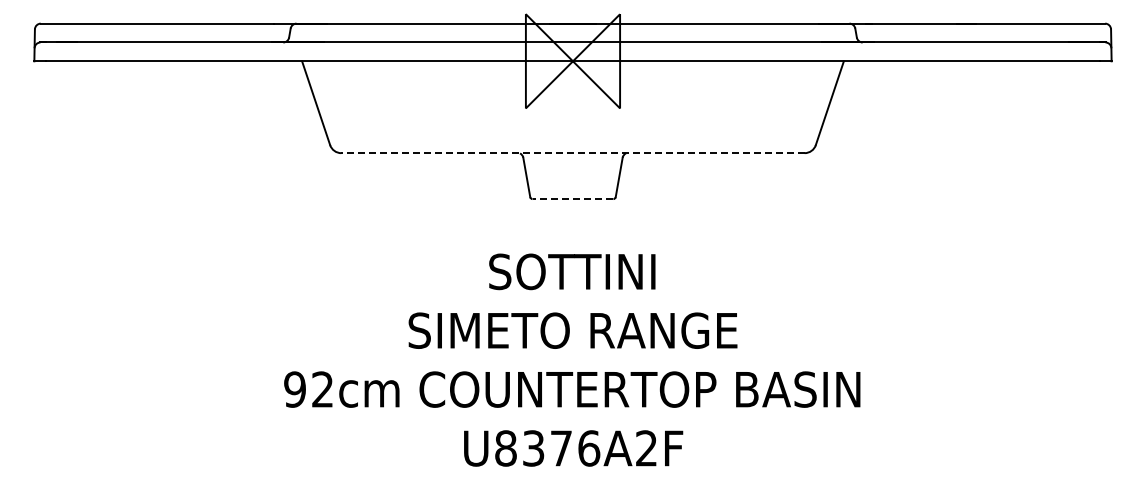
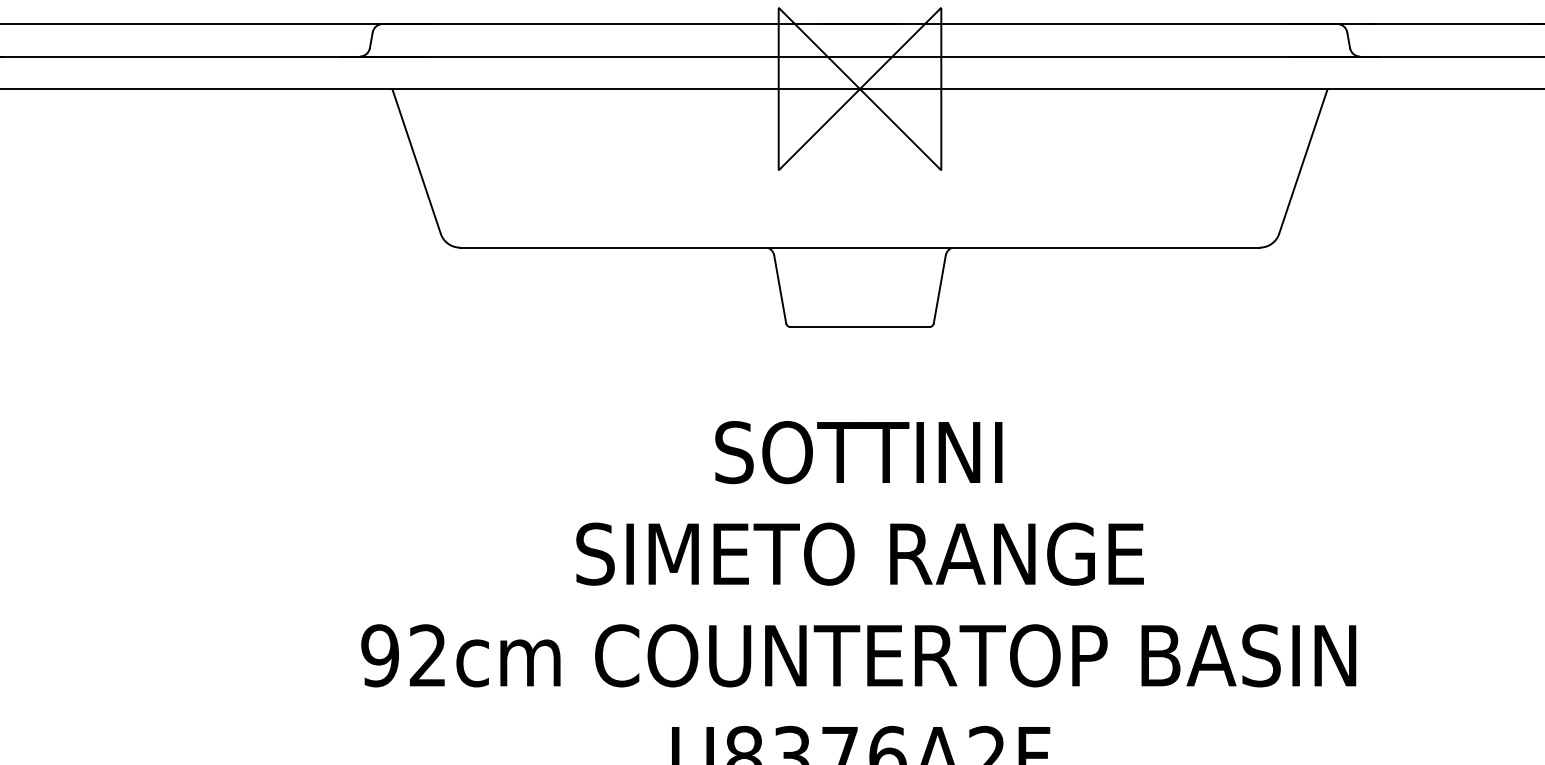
line: (572, 153) -> (859, 248), dashed -> solid
line: (572, 199) -> (859, 327), dashed -> solid

